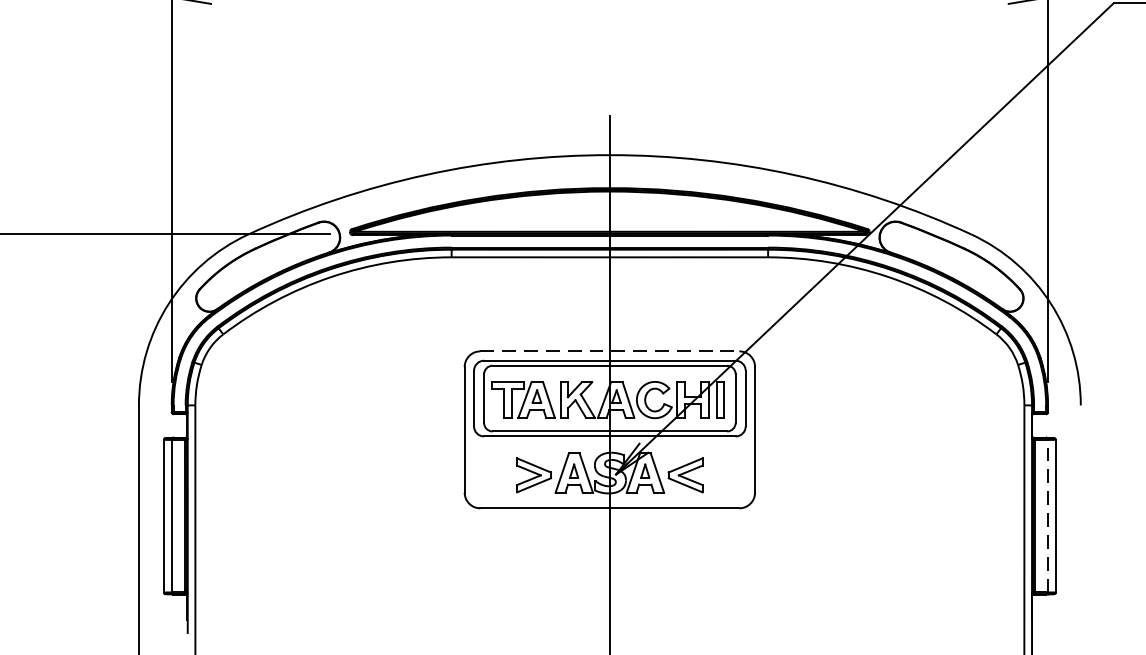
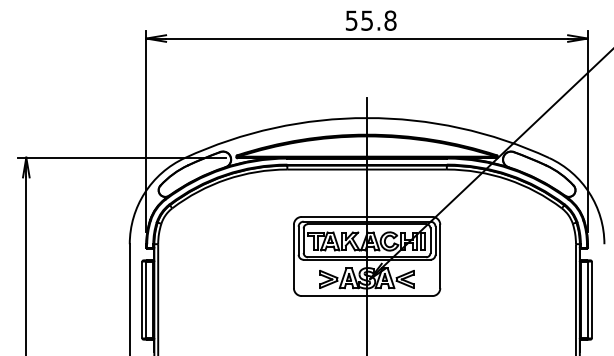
line: (610, 350) -> (367, 216), dashed -> solid
line: (1047, 515) -> (587, 299), dashed -> solid

